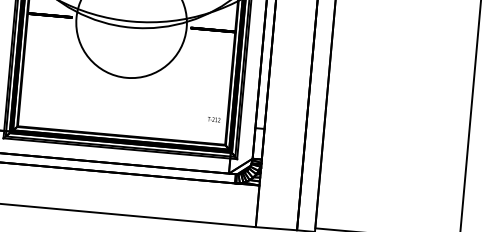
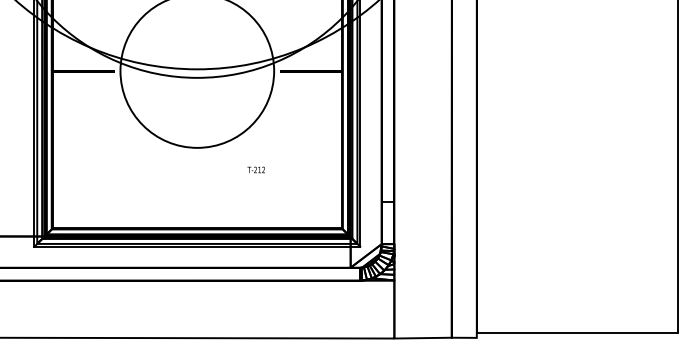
text: (213, 119) -> (255, 169), moved

